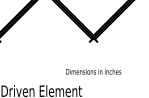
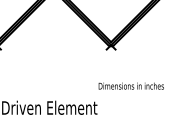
text: (93, 71) -> (131, 85), moved

